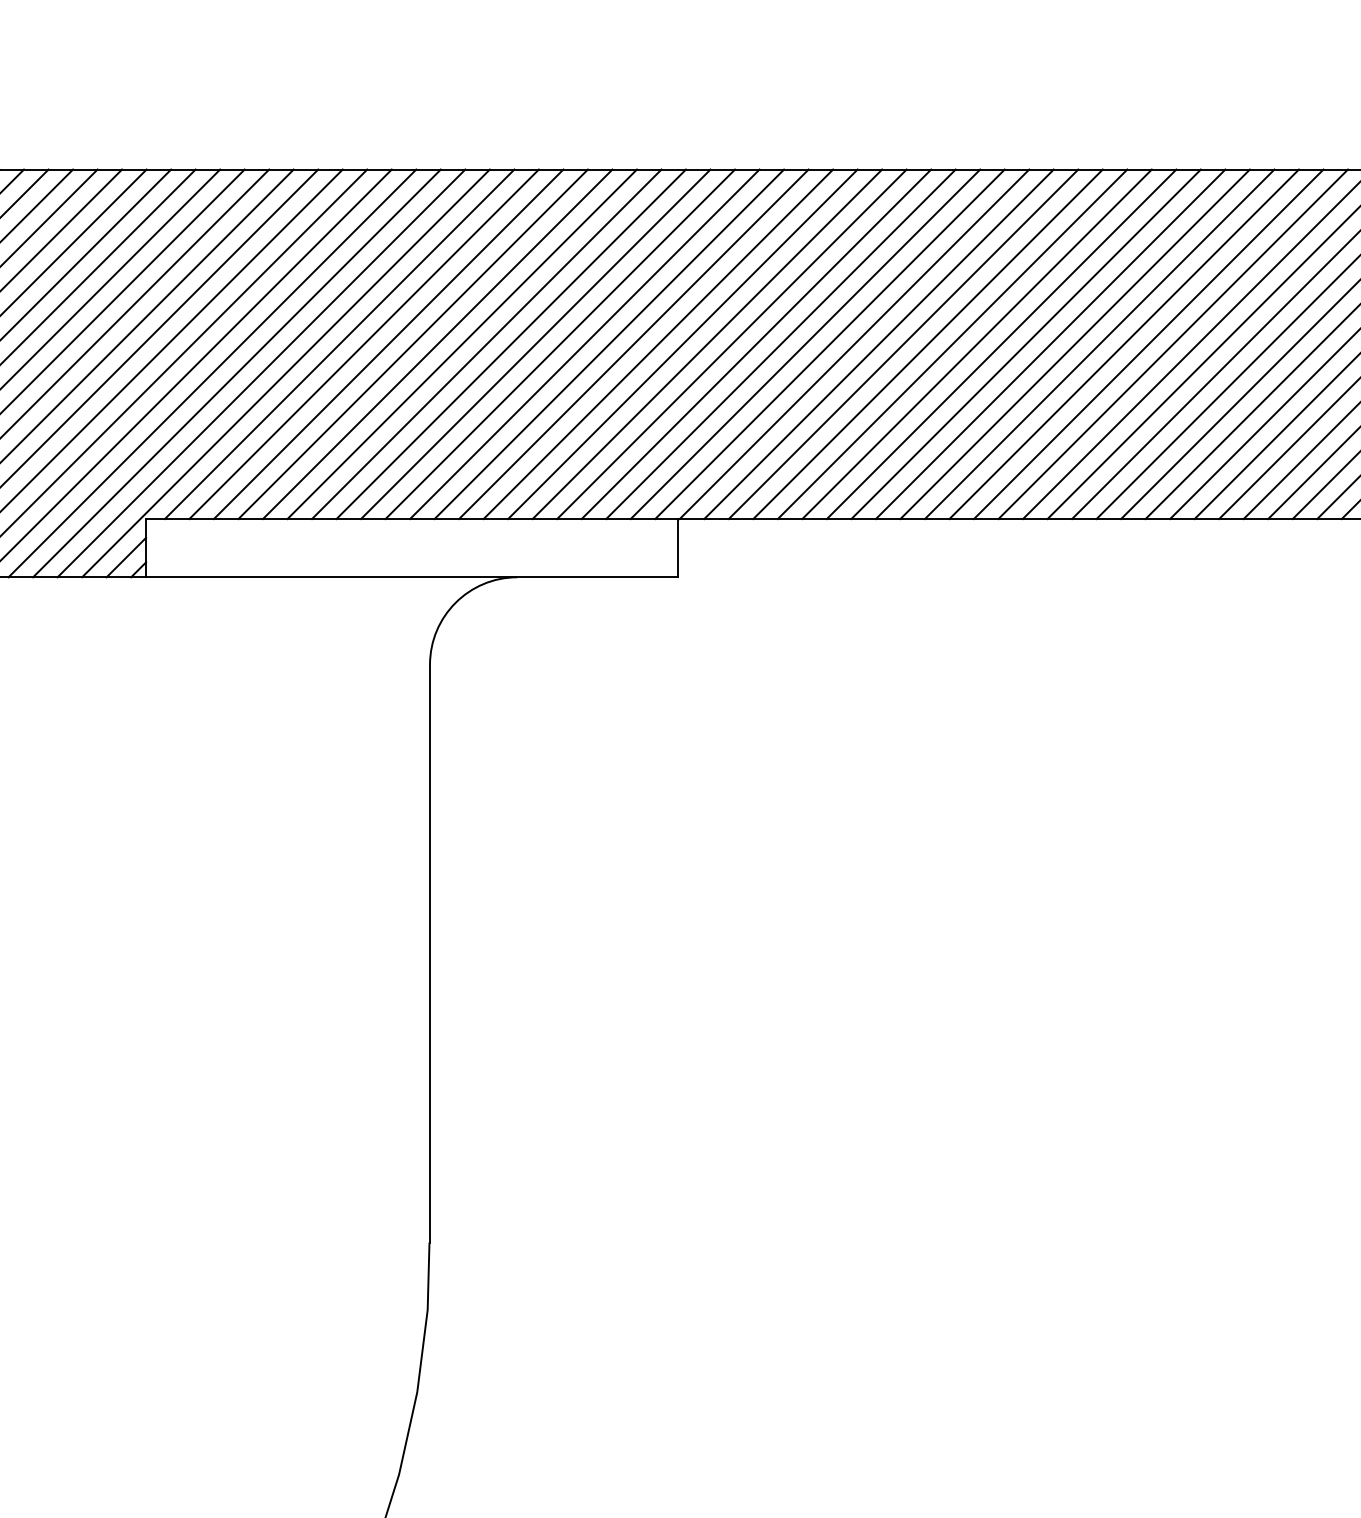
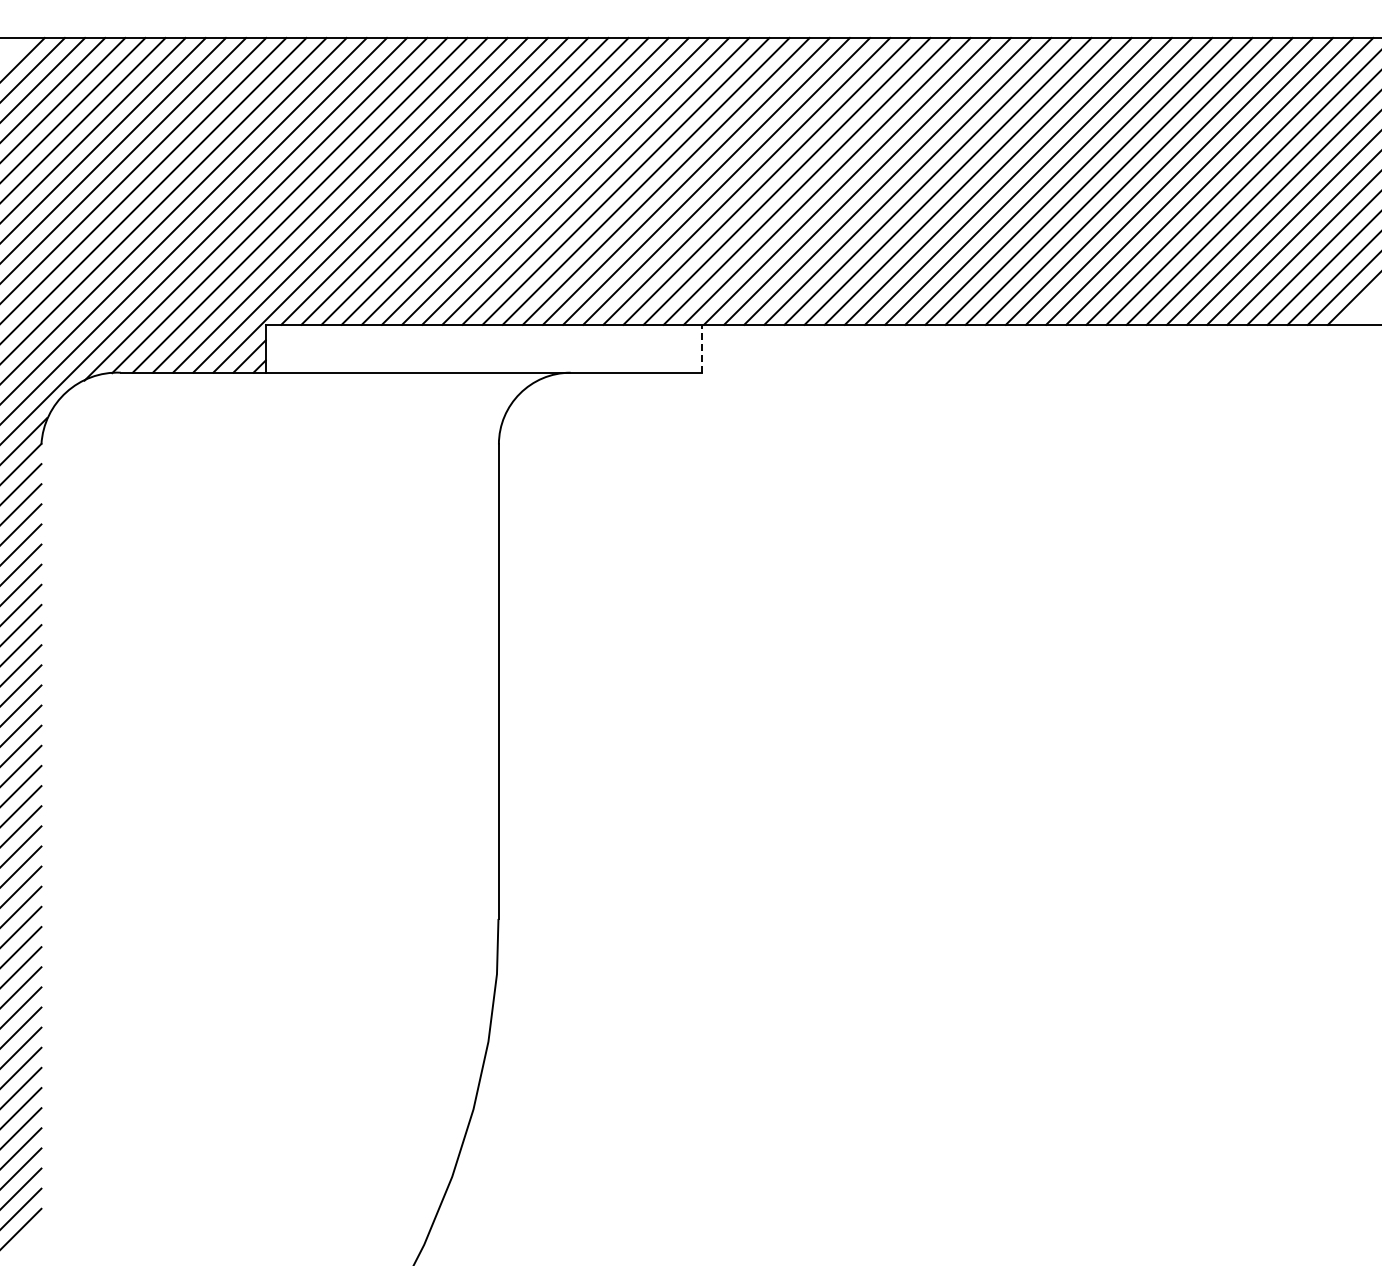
line: (678, 547) -> (702, 348), solid -> dashed

